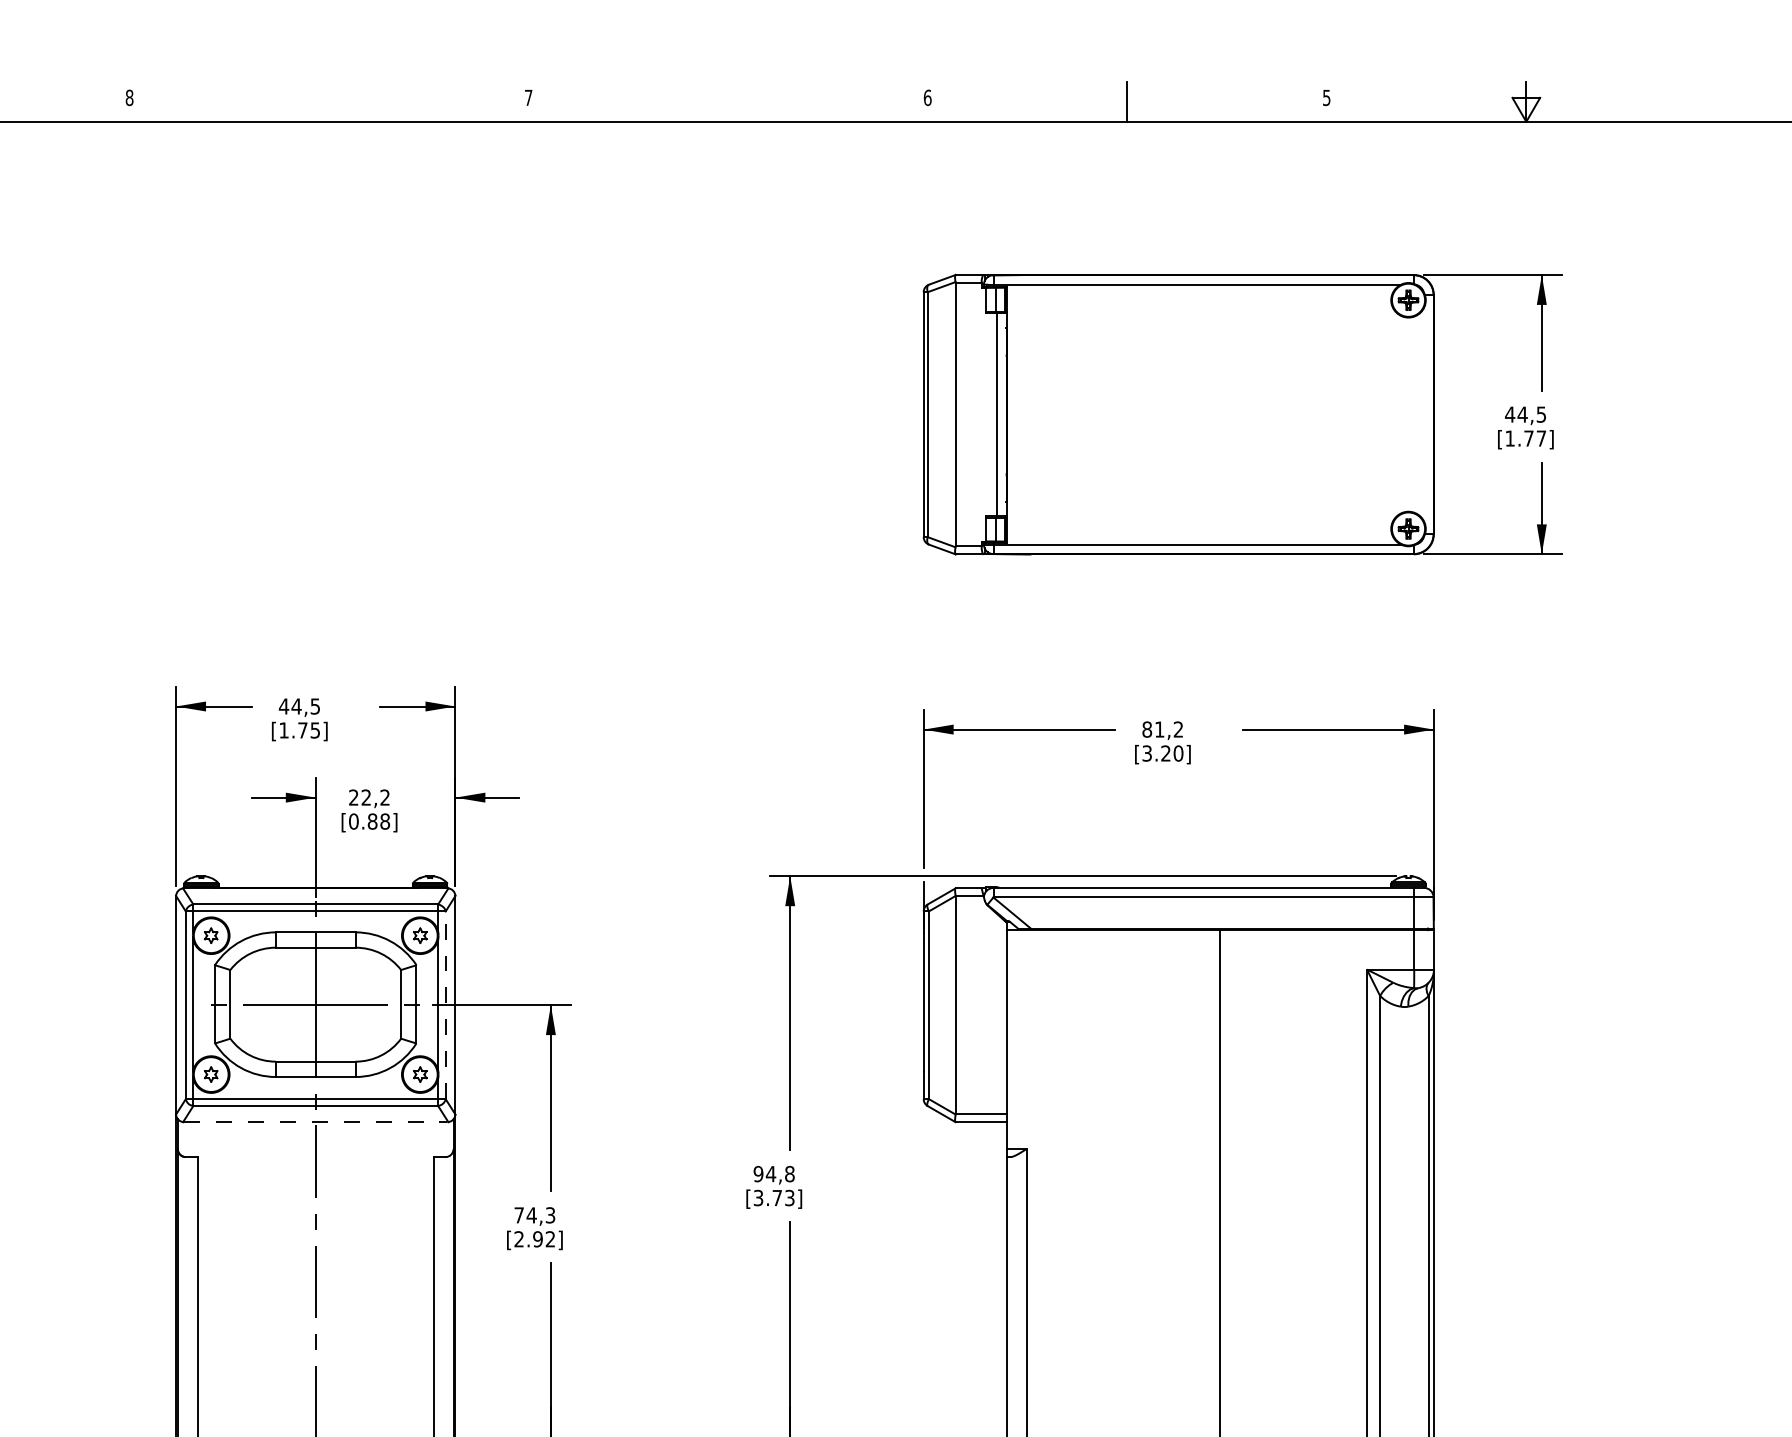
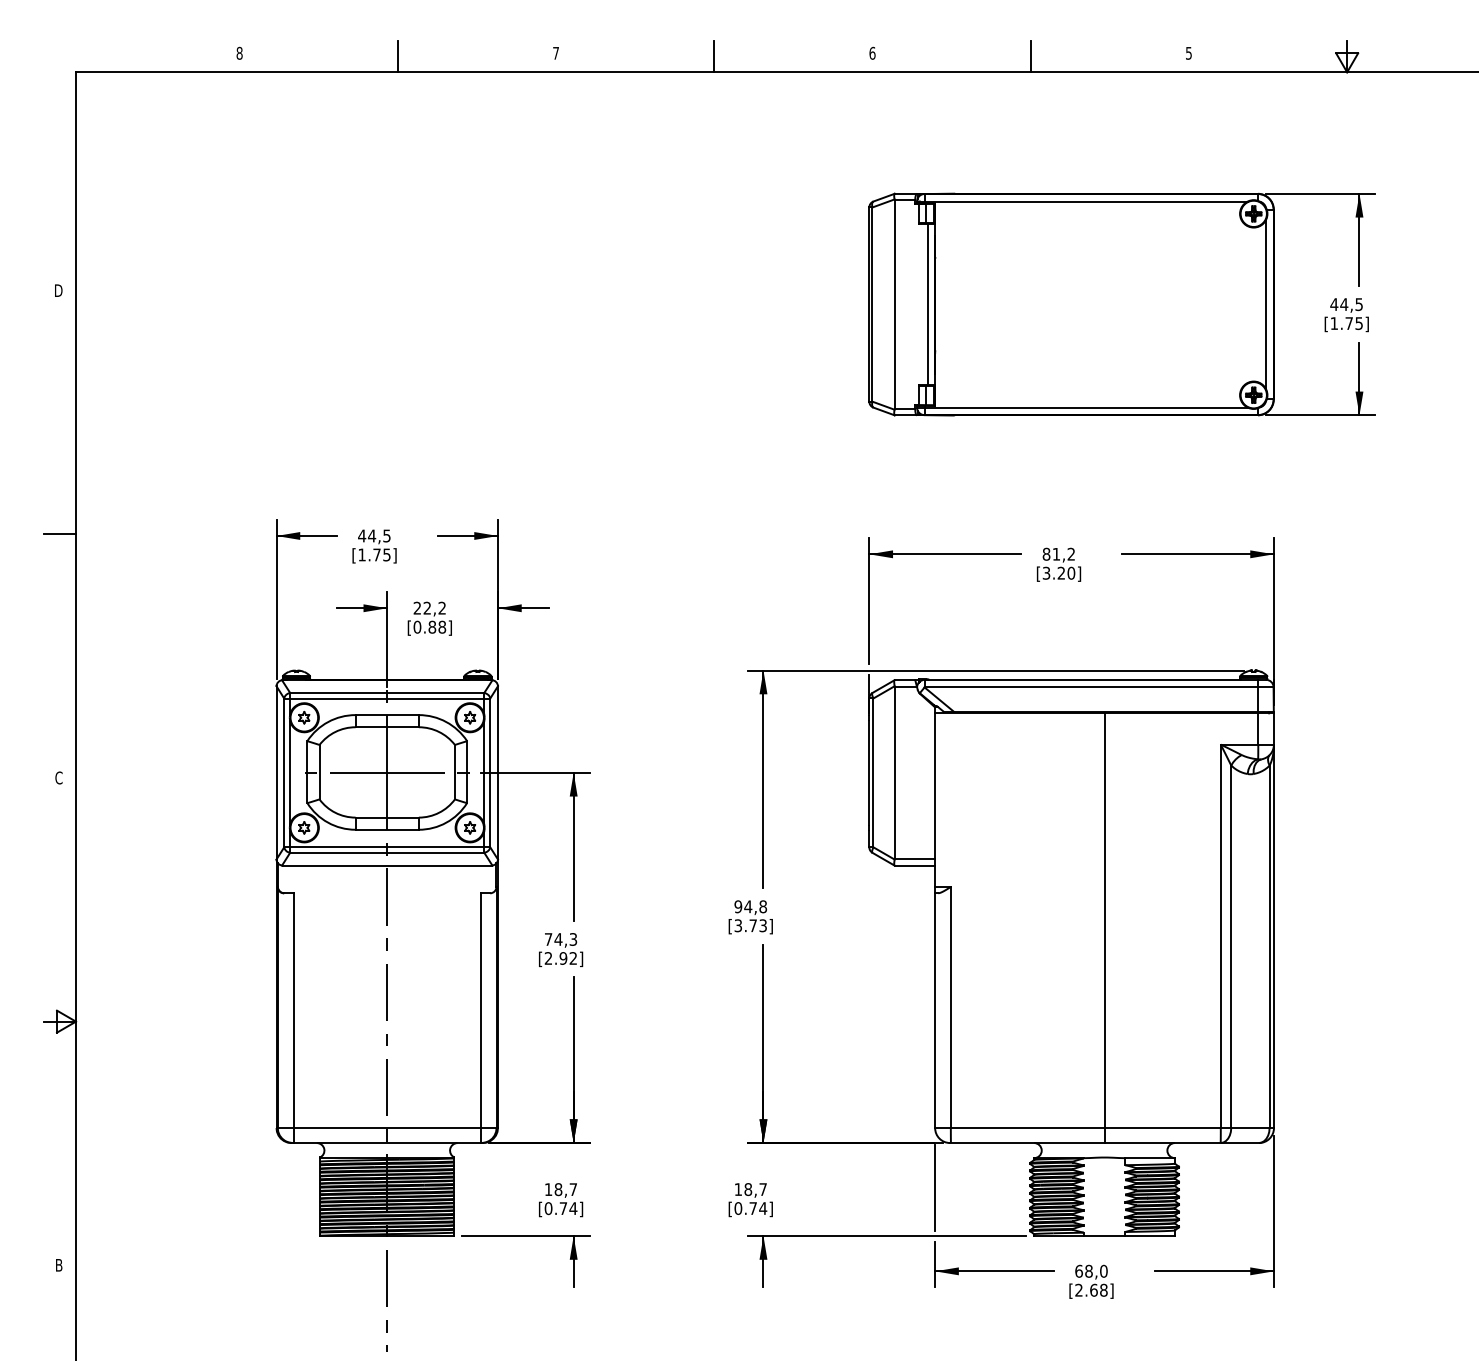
line: (328, 101) -> (397, 56), added
line: (728, 101) -> (714, 56), added
line: (1424, 414) -> (1266, 304), added
text: (1540, 438) -> (1358, 323), [1.77] -> [1.75]
line: (445, 1004) -> (490, 772), dashed -> solid
line: (316, 1122) -> (387, 865), dashed -> solid

